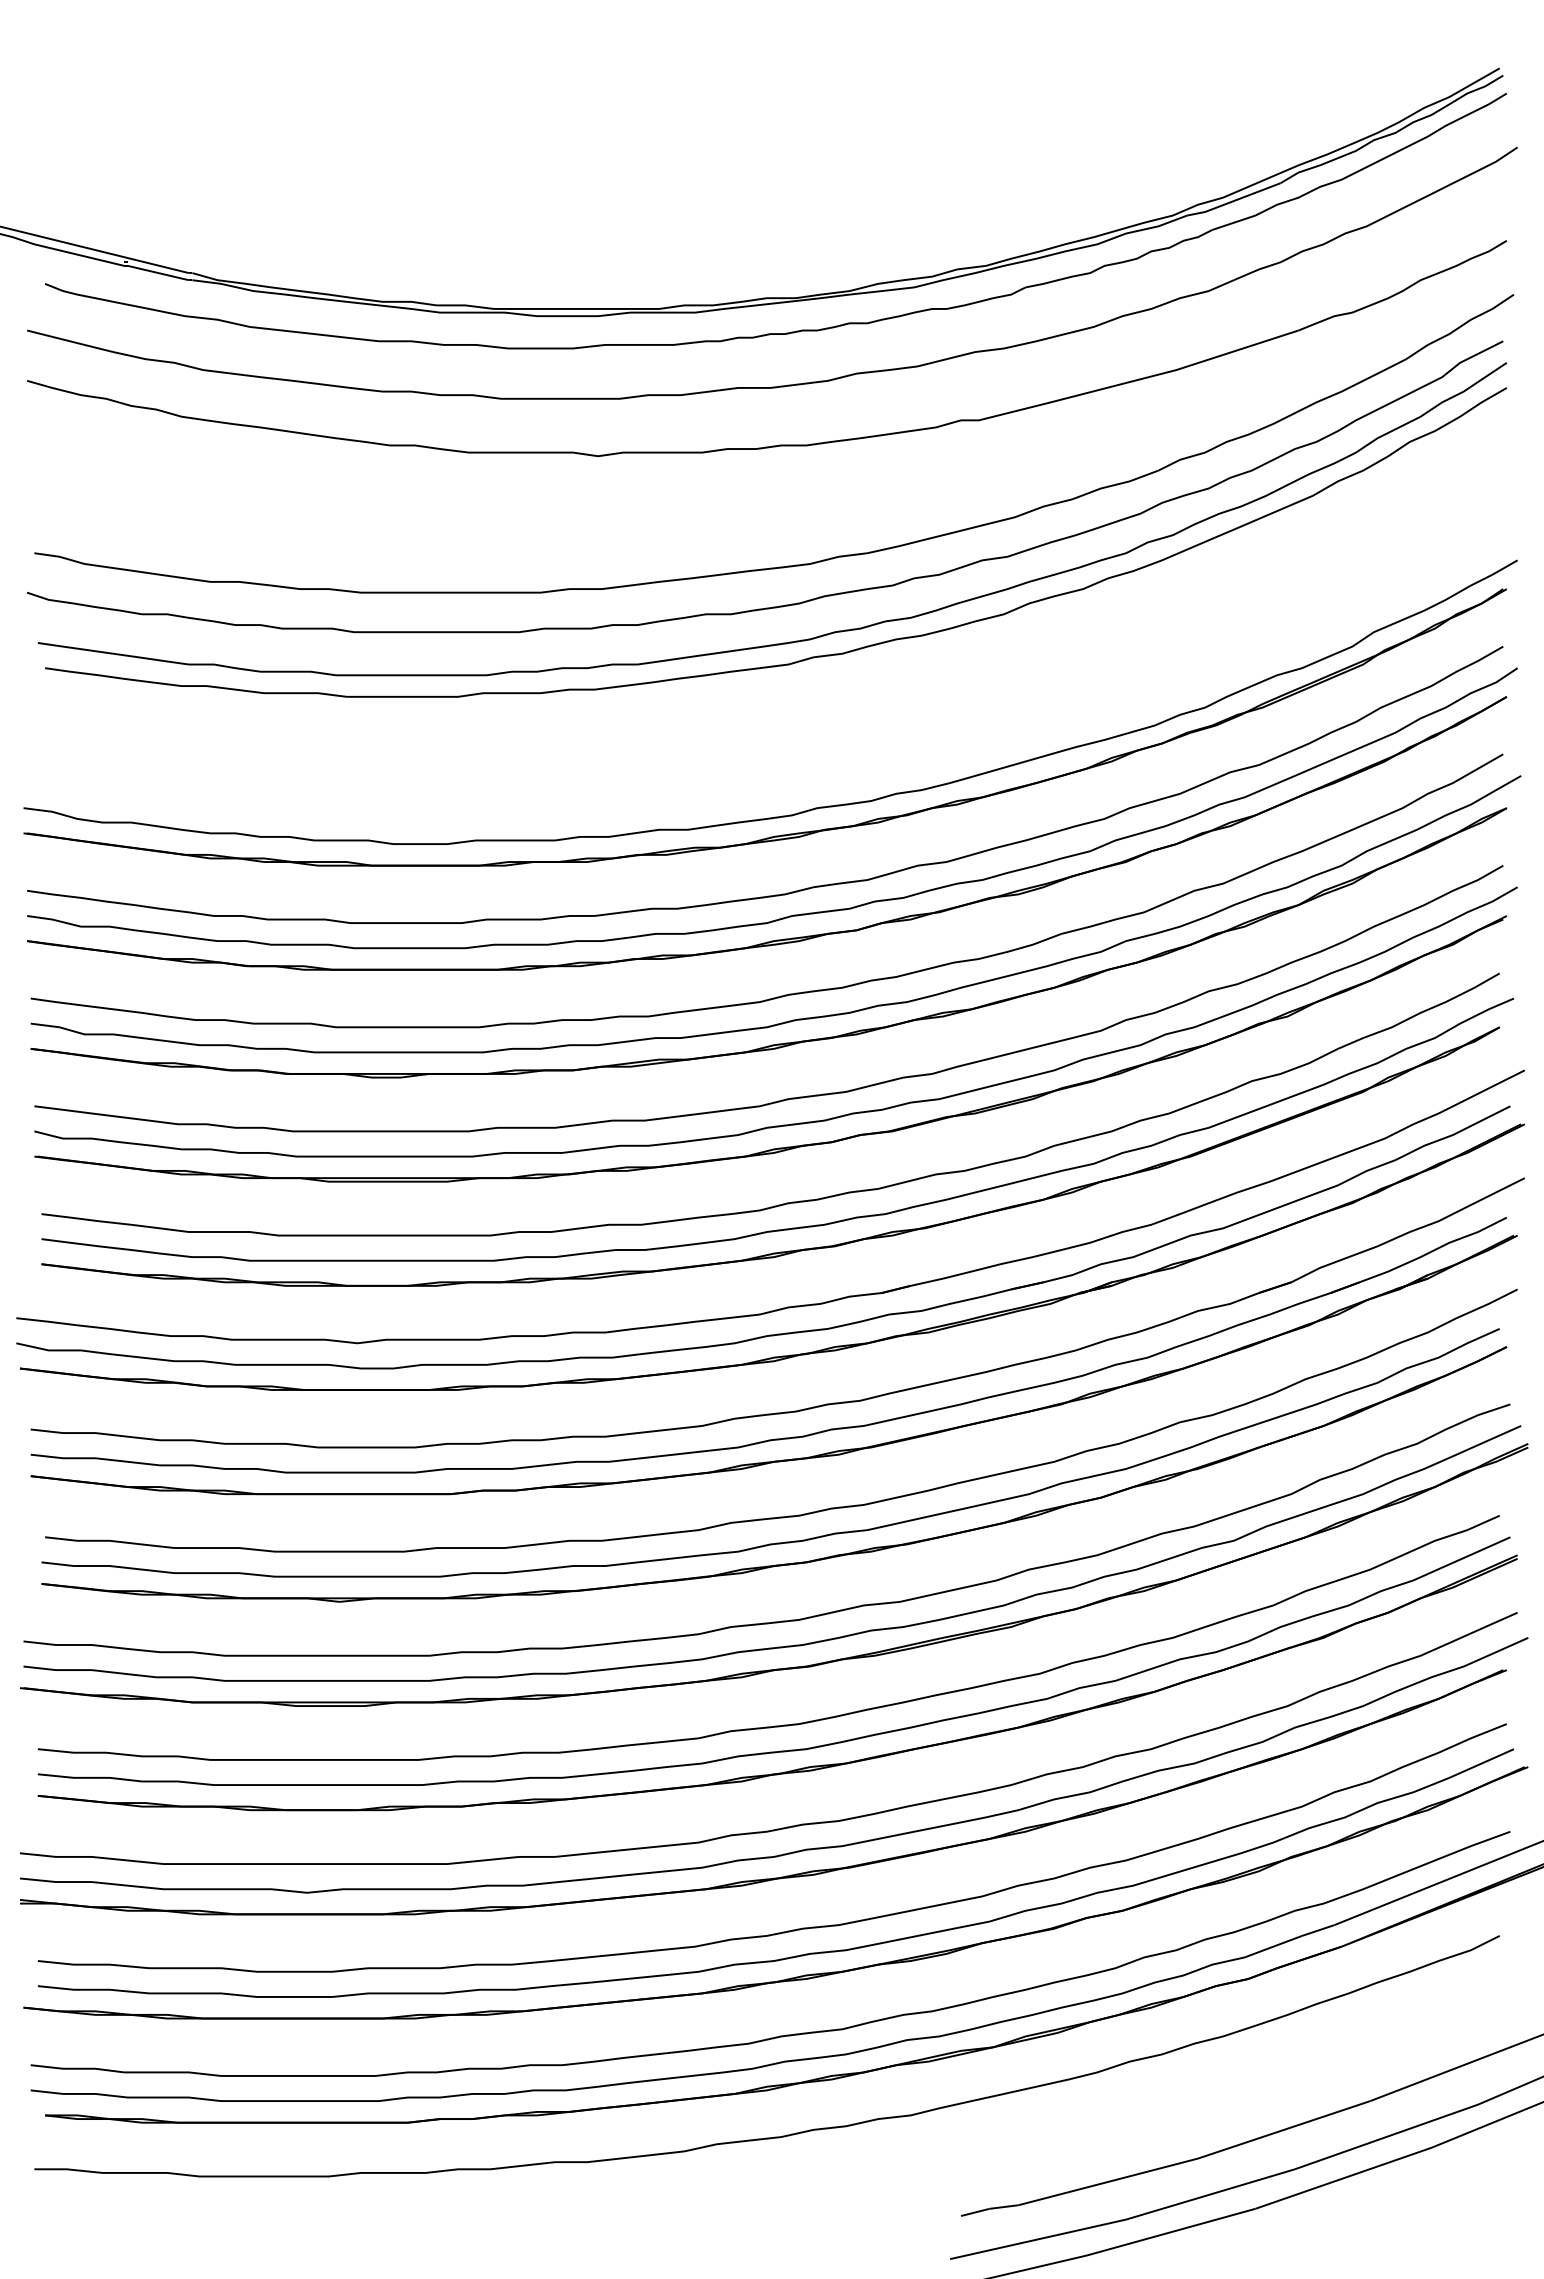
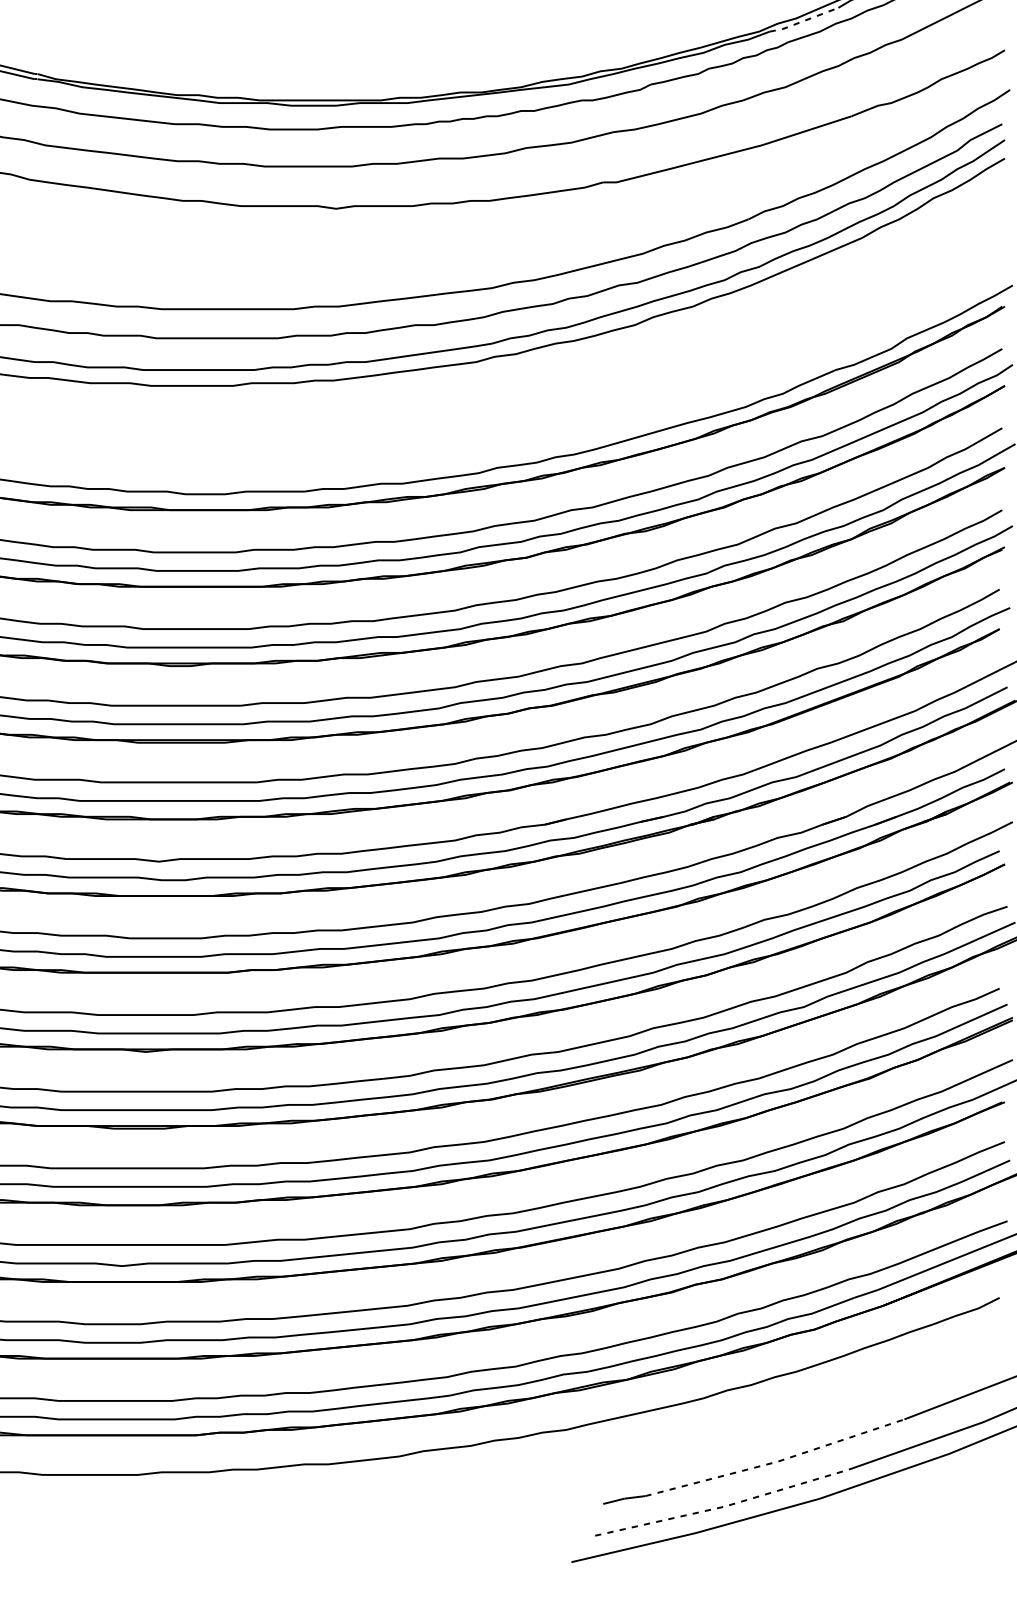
line: (1234, 200) -> (804, 20), solid -> dashed
line: (1196, 2158) -> (776, 1461), solid -> dashed
line: (1125, 2219) -> (724, 1506), solid -> dashed

